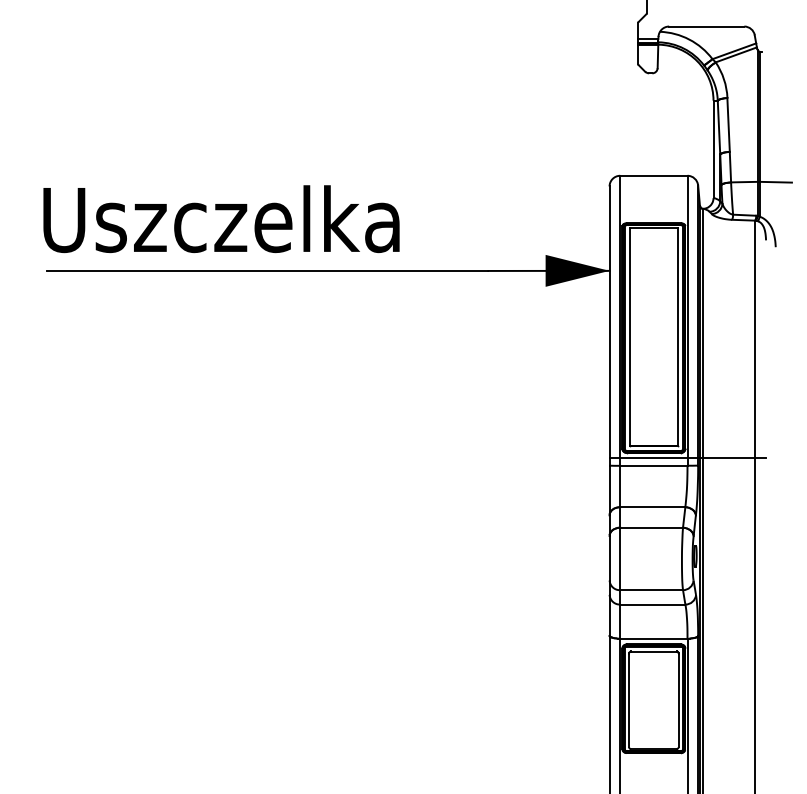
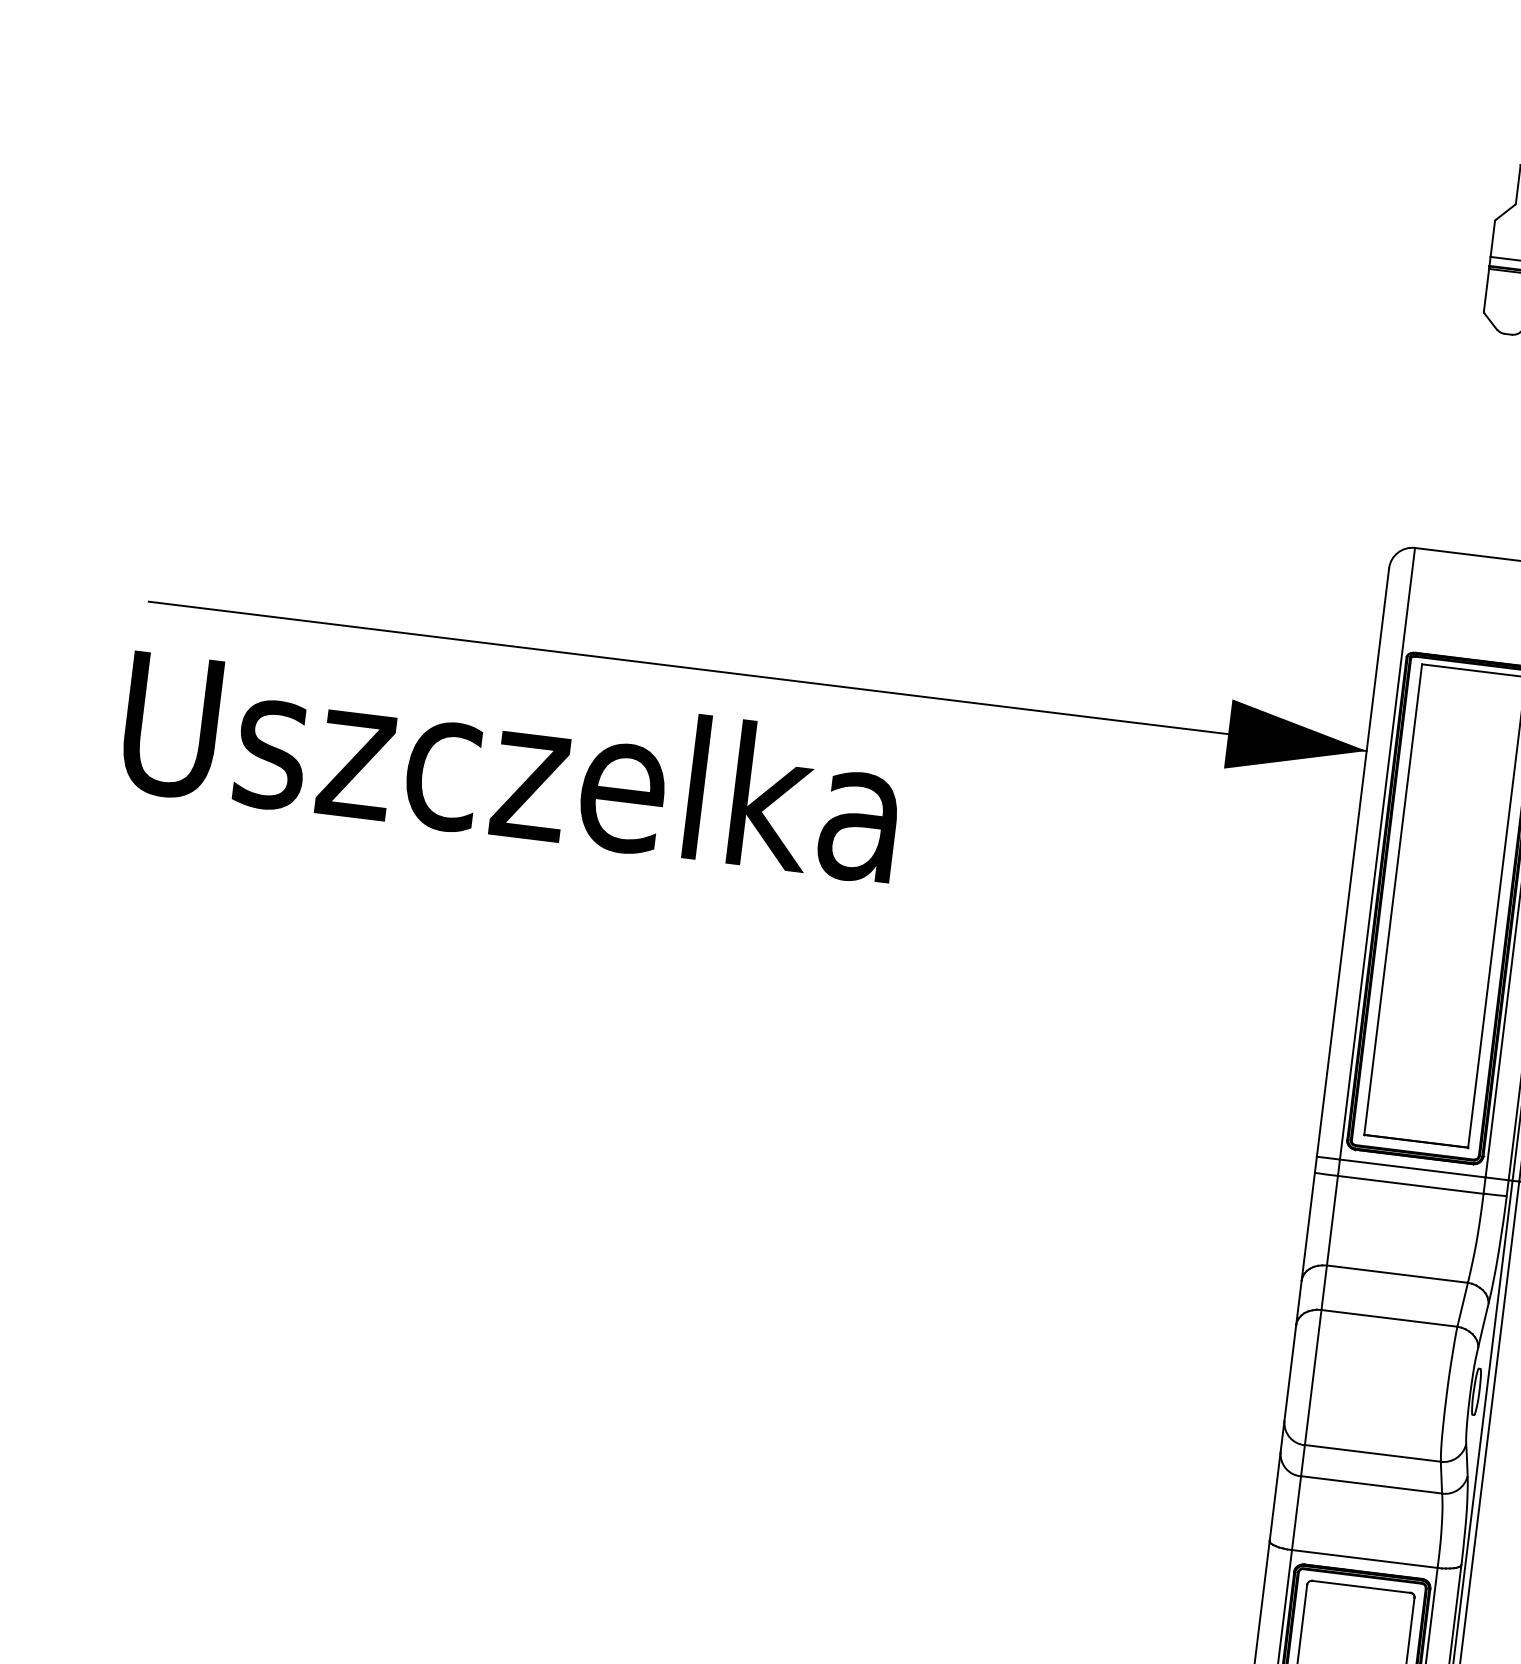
text: (221, 219) -> (511, 766), moved

